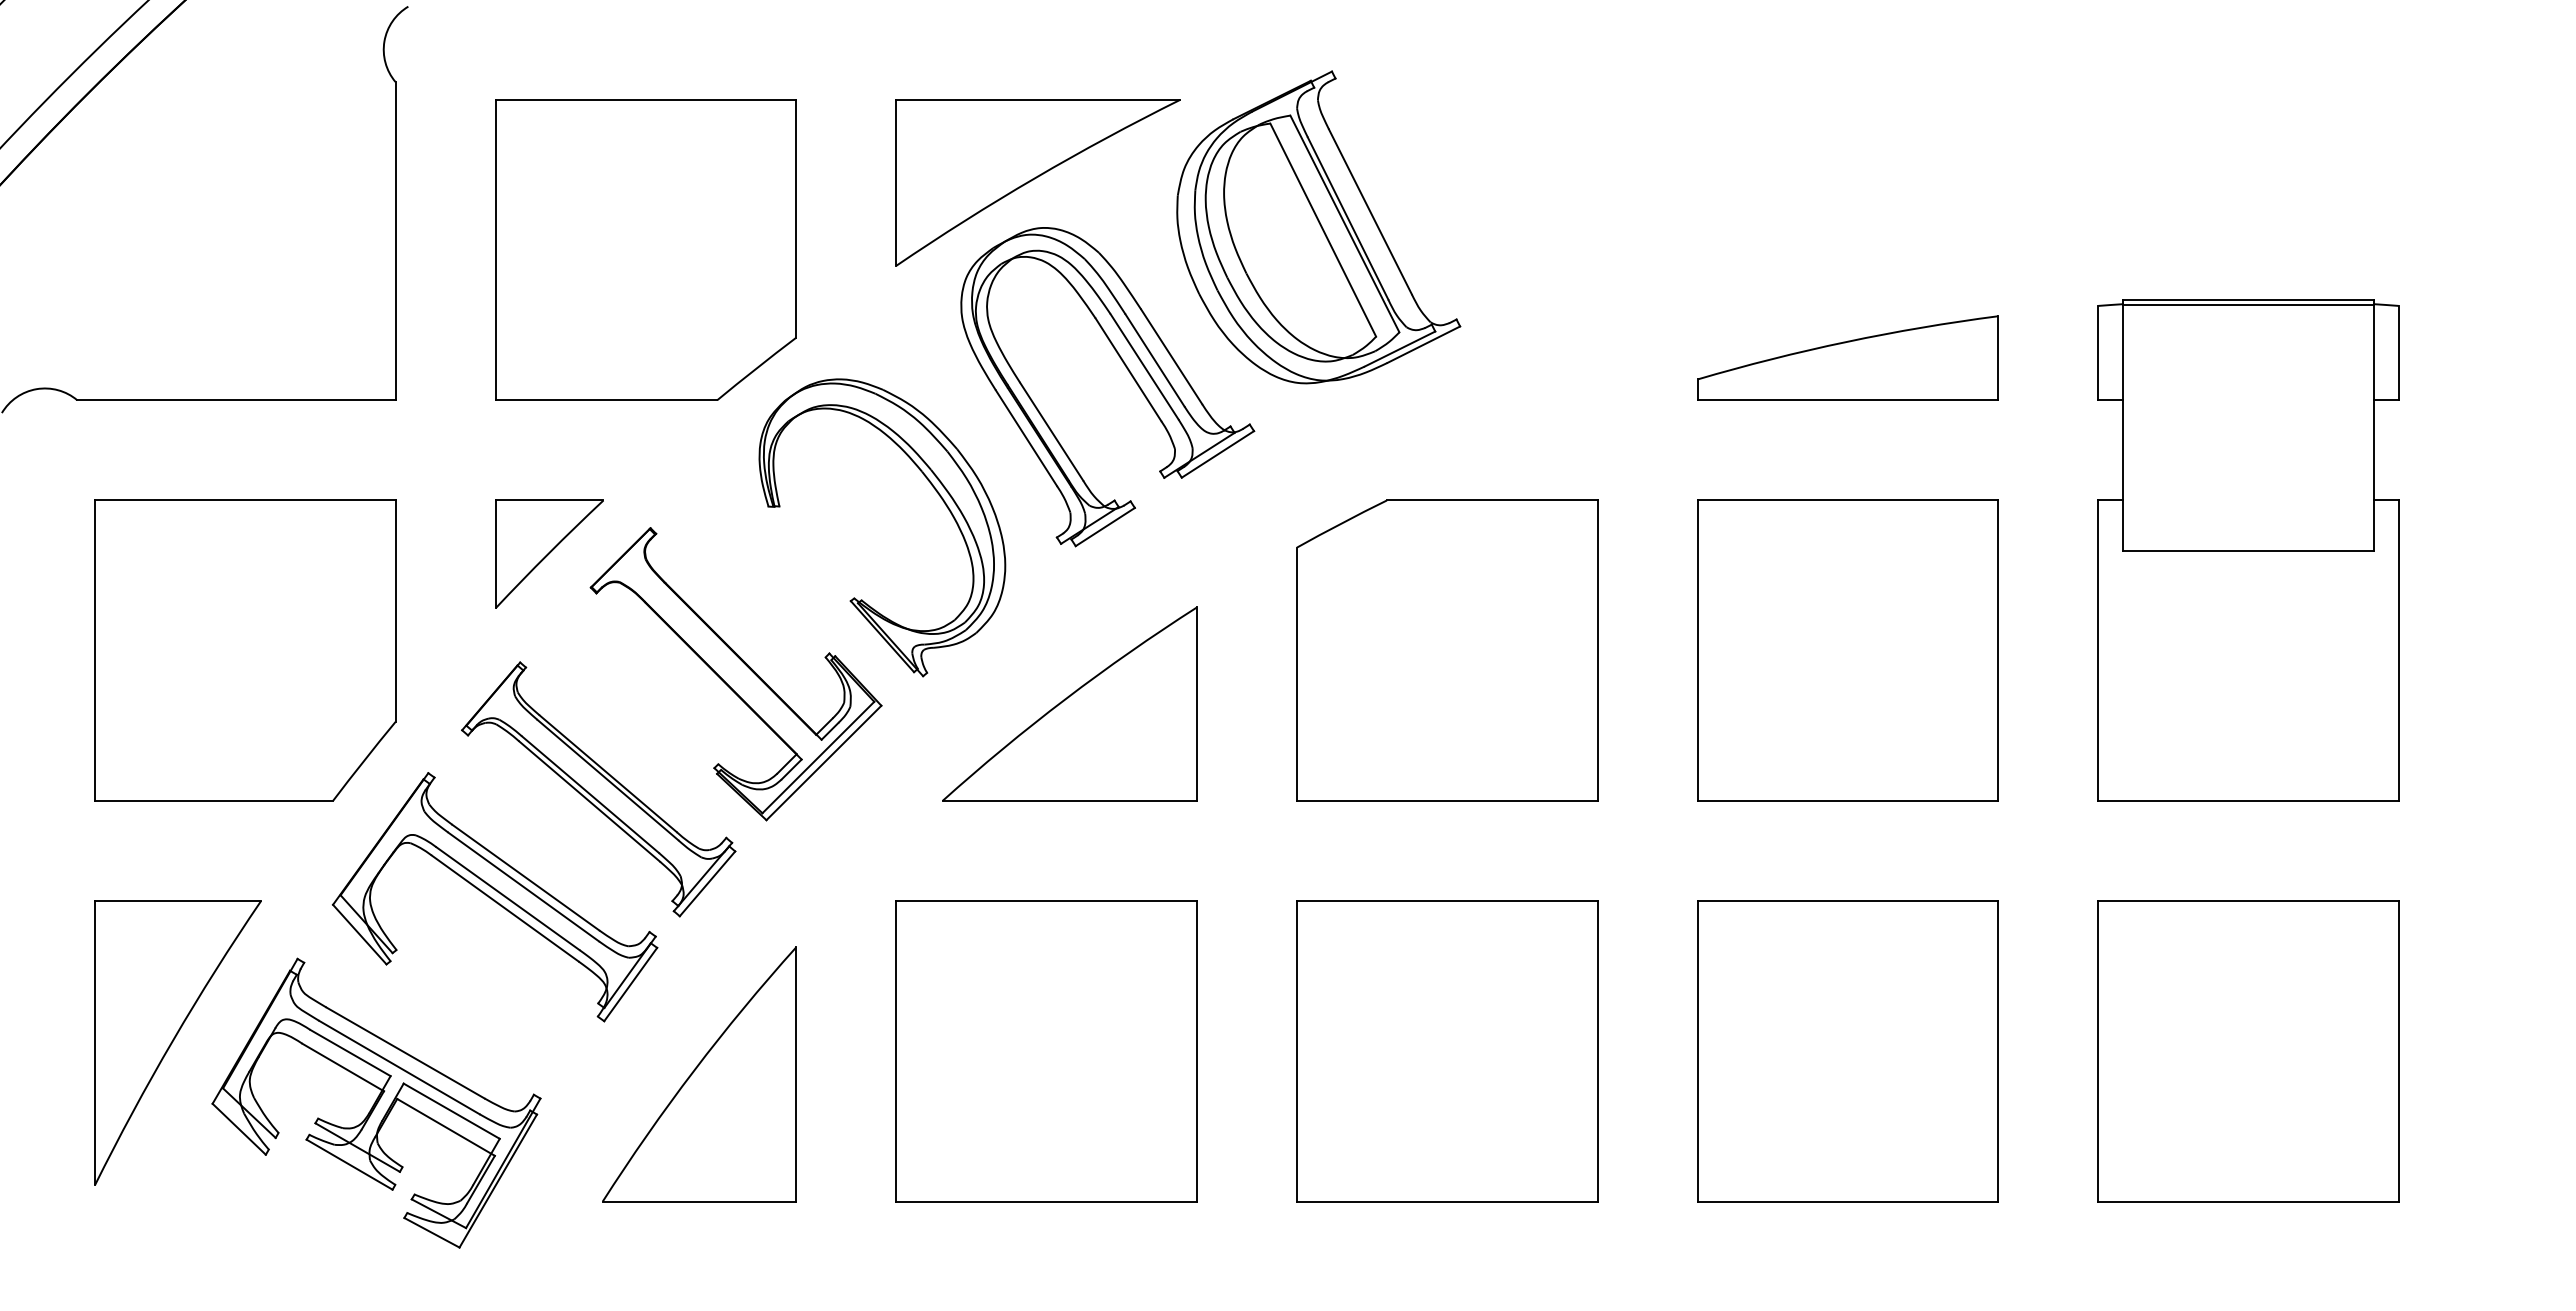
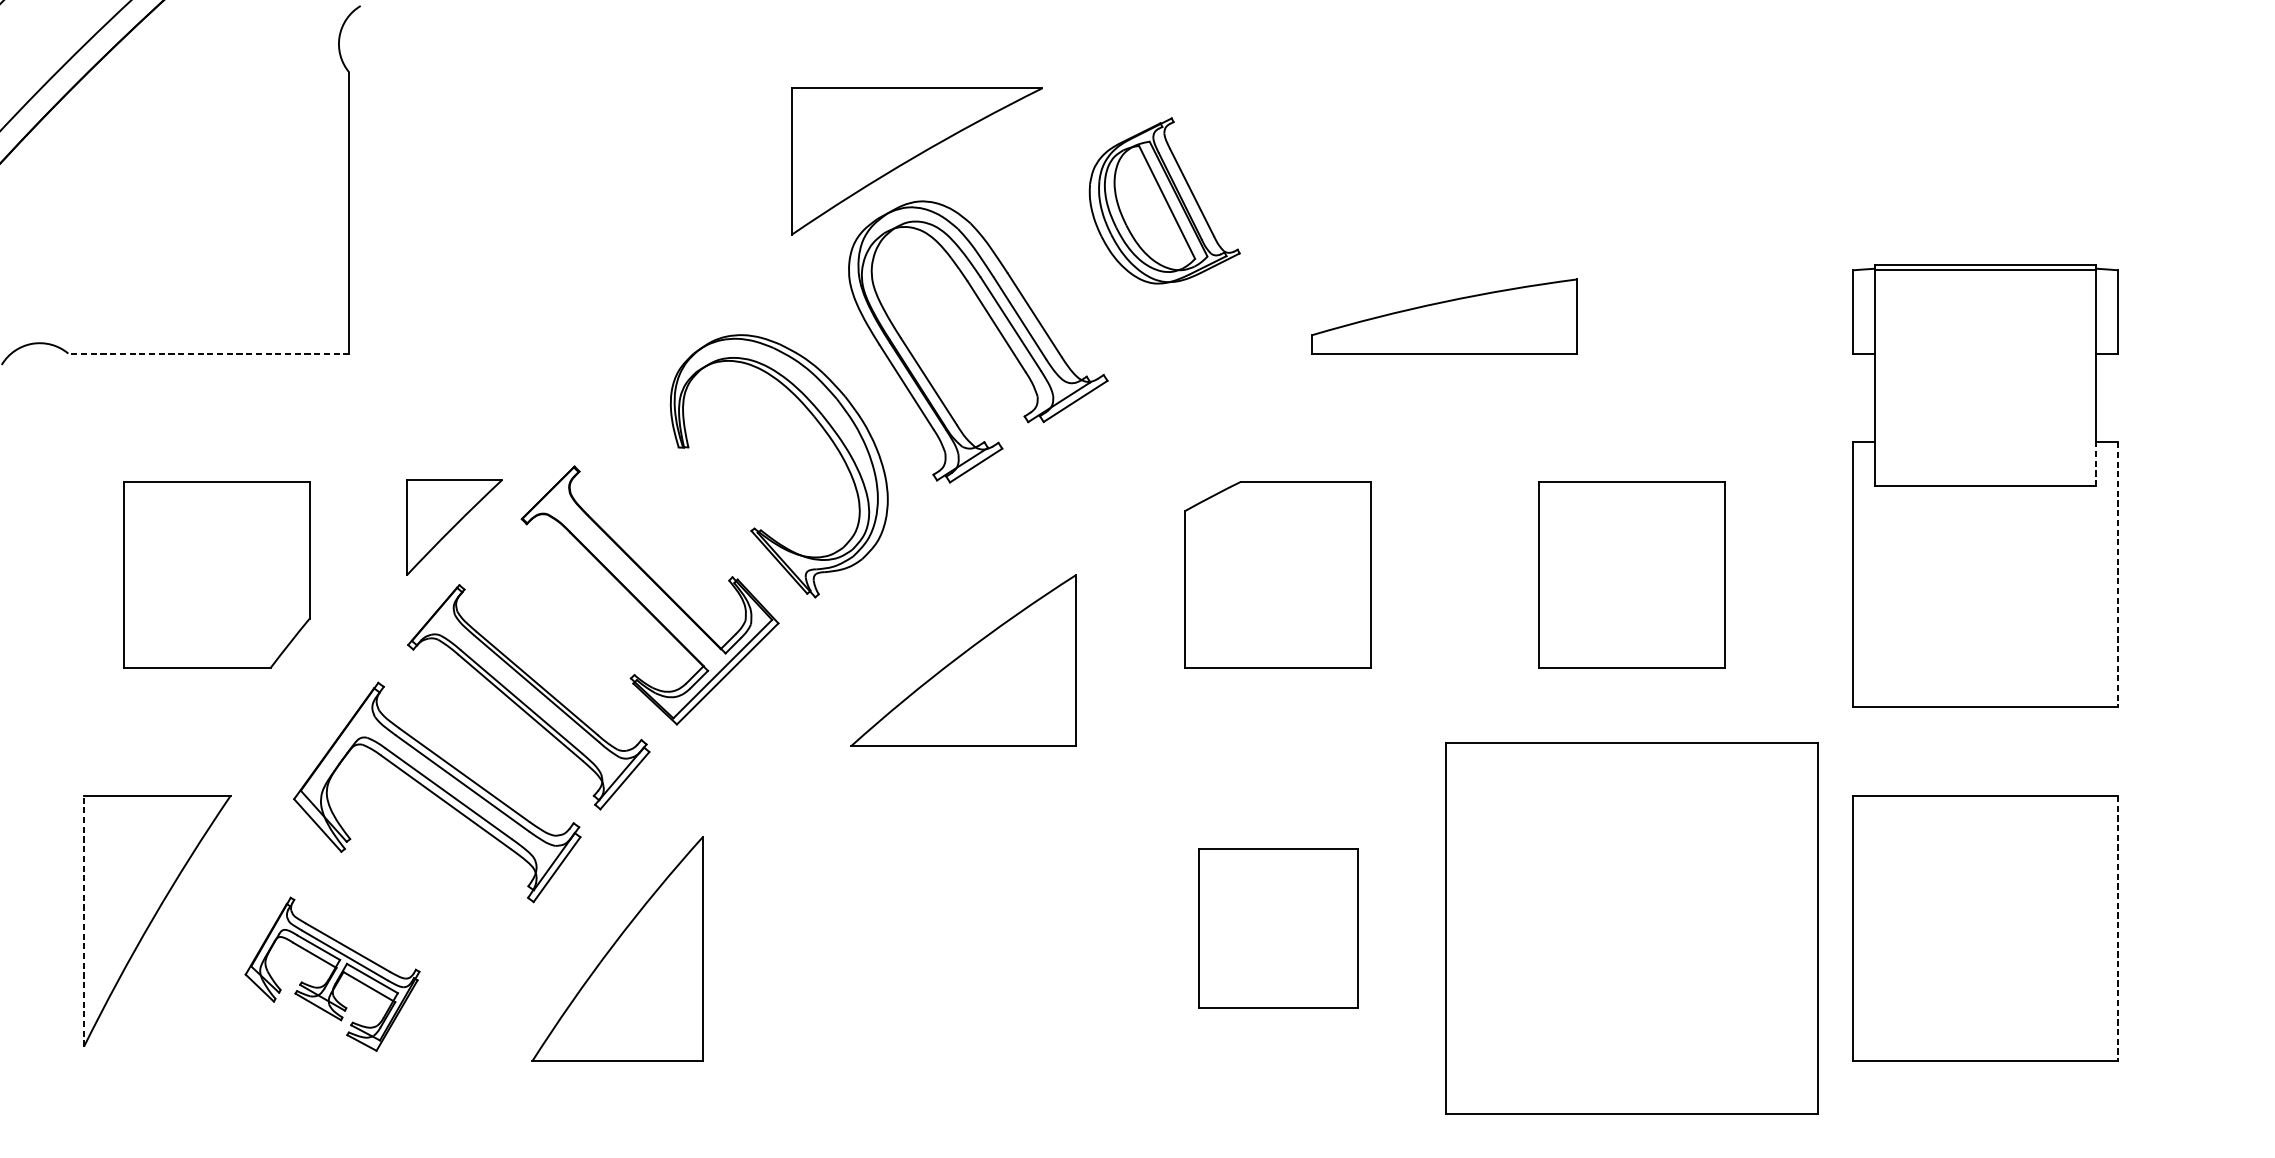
part: (1318, 227) -> (1164, 201), size x0.6
part: (645, 249) -> (570, 220), removed
part: (1847, 357) -> (1444, 315), moved
line: (235, 400) -> (208, 353), solid -> dashed
line: (2373, 525) -> (2096, 464), solid -> dashed
part: (549, 553) -> (454, 526), moved
part: (245, 650) -> (216, 574), size x0.7
part: (1447, 650) -> (1278, 574), size x0.7
part: (1847, 650) -> (1631, 574), size x0.7
line: (2398, 651) -> (2118, 575), solid -> dashed
part: (1069, 703) -> (963, 660), moved
line: (95, 1043) -> (84, 921), solid -> dashed
part: (1046, 1051) -> (924, 928), removed
part: (1447, 1051) -> (1278, 928), size x0.6
part: (1847, 1051) -> (1631, 928), size x1.4
line: (2398, 1051) -> (2118, 928), solid -> dashed
part: (376, 1102) -> (332, 973), size x0.6

